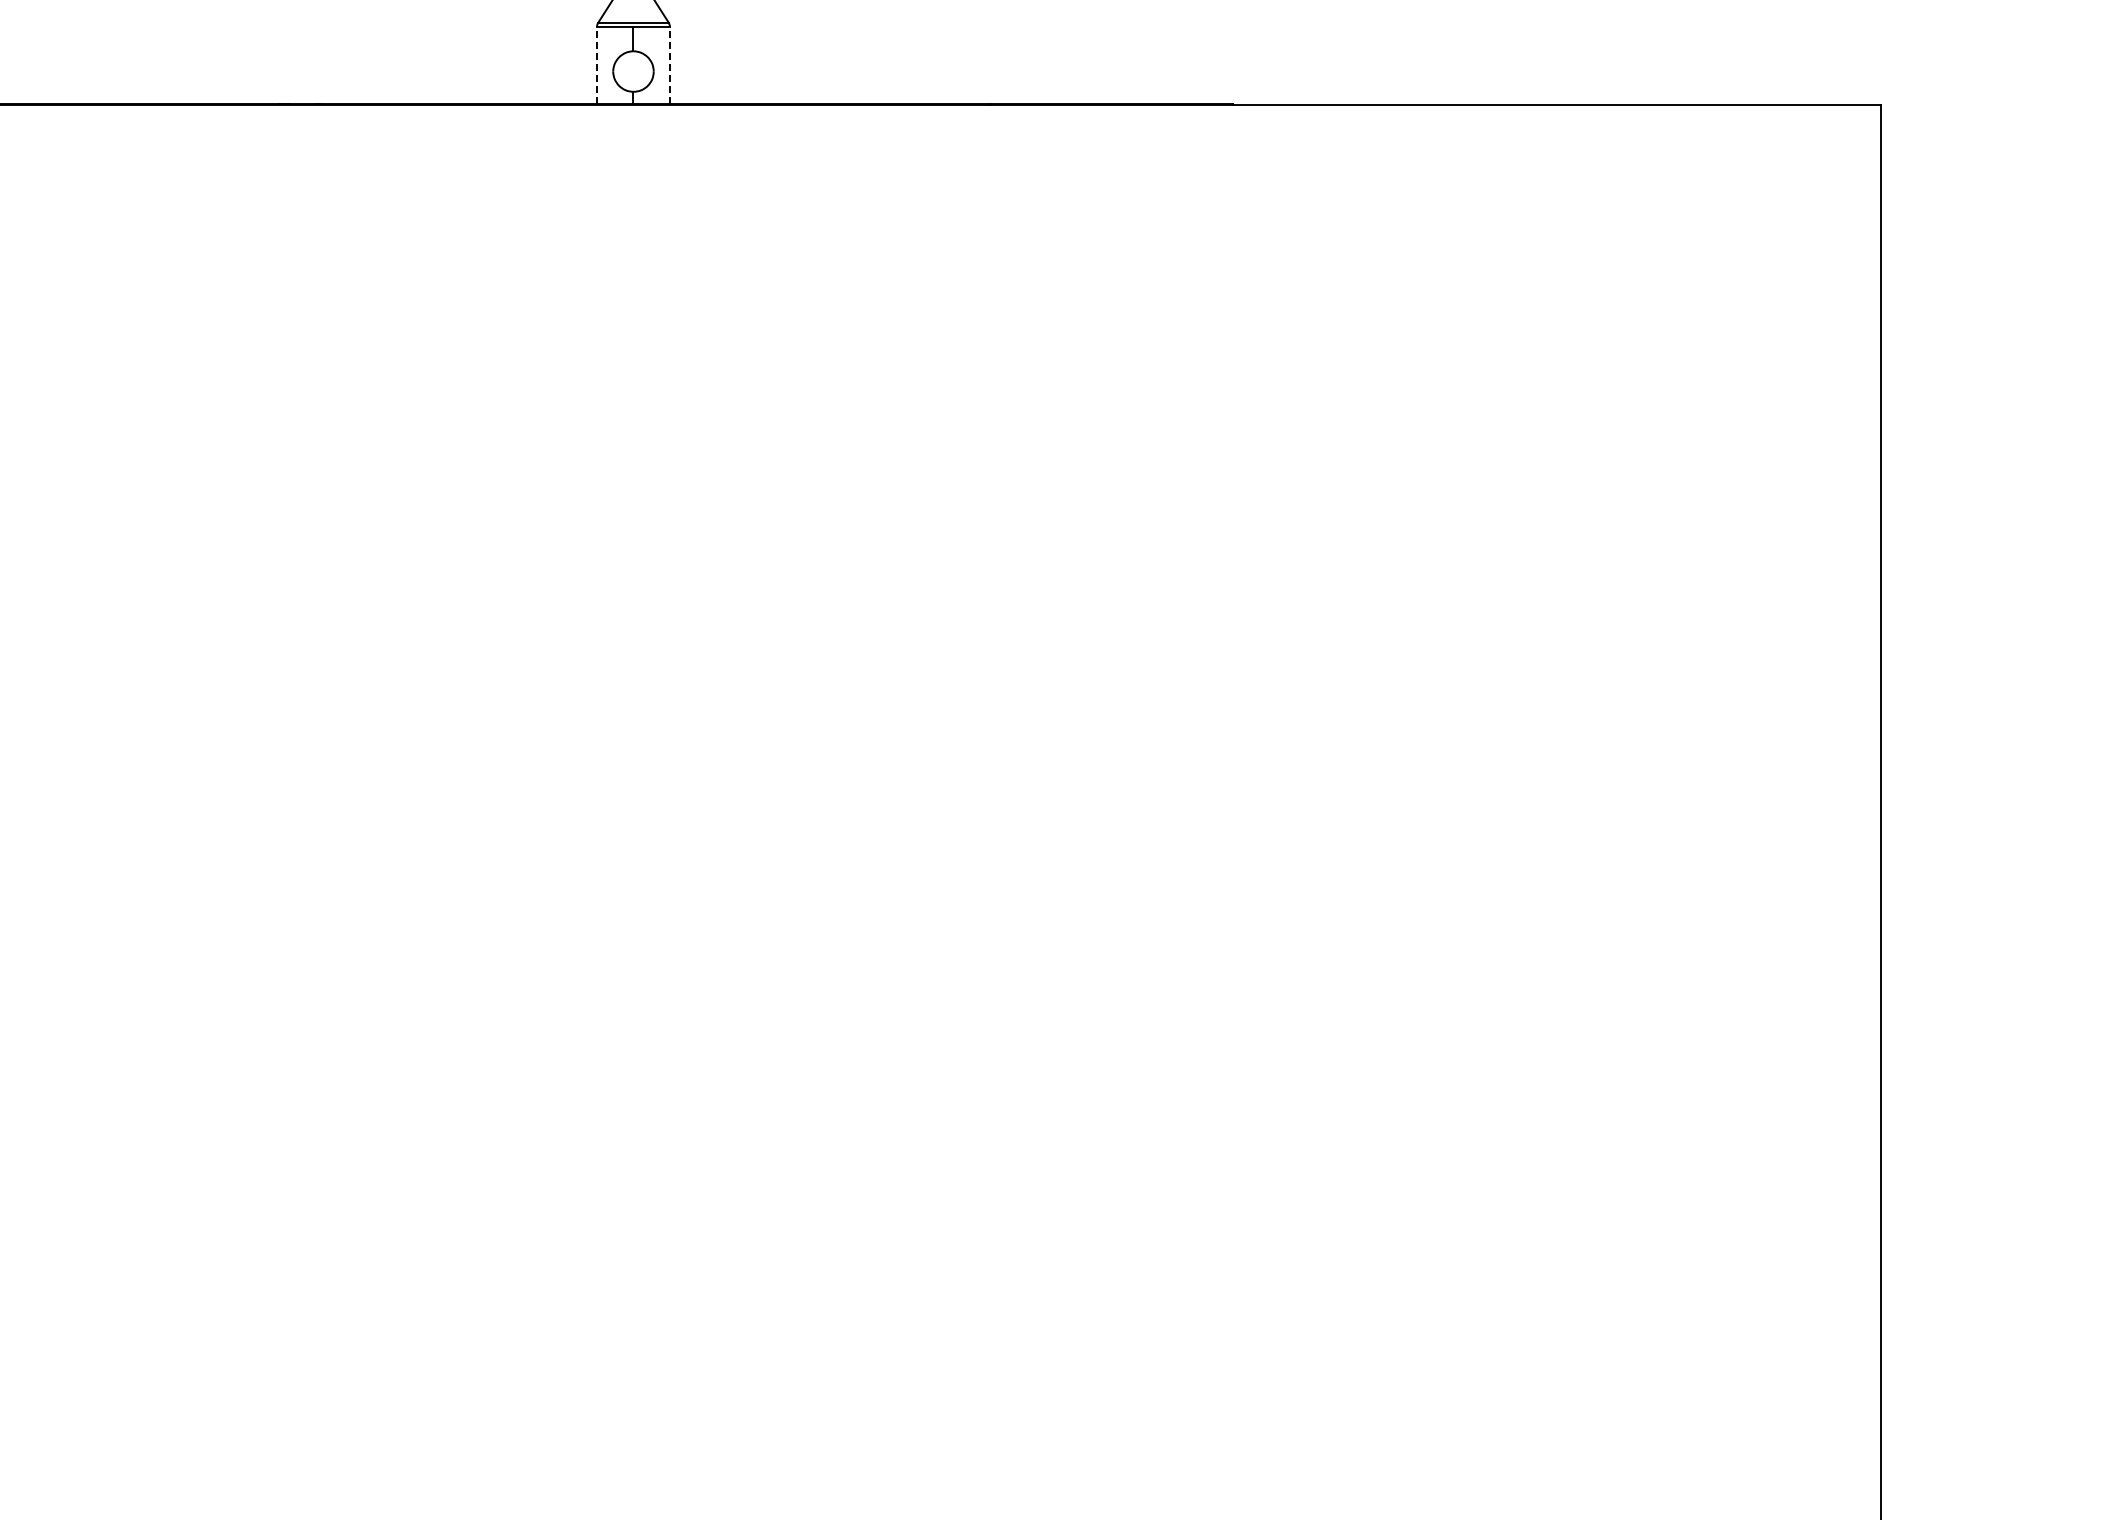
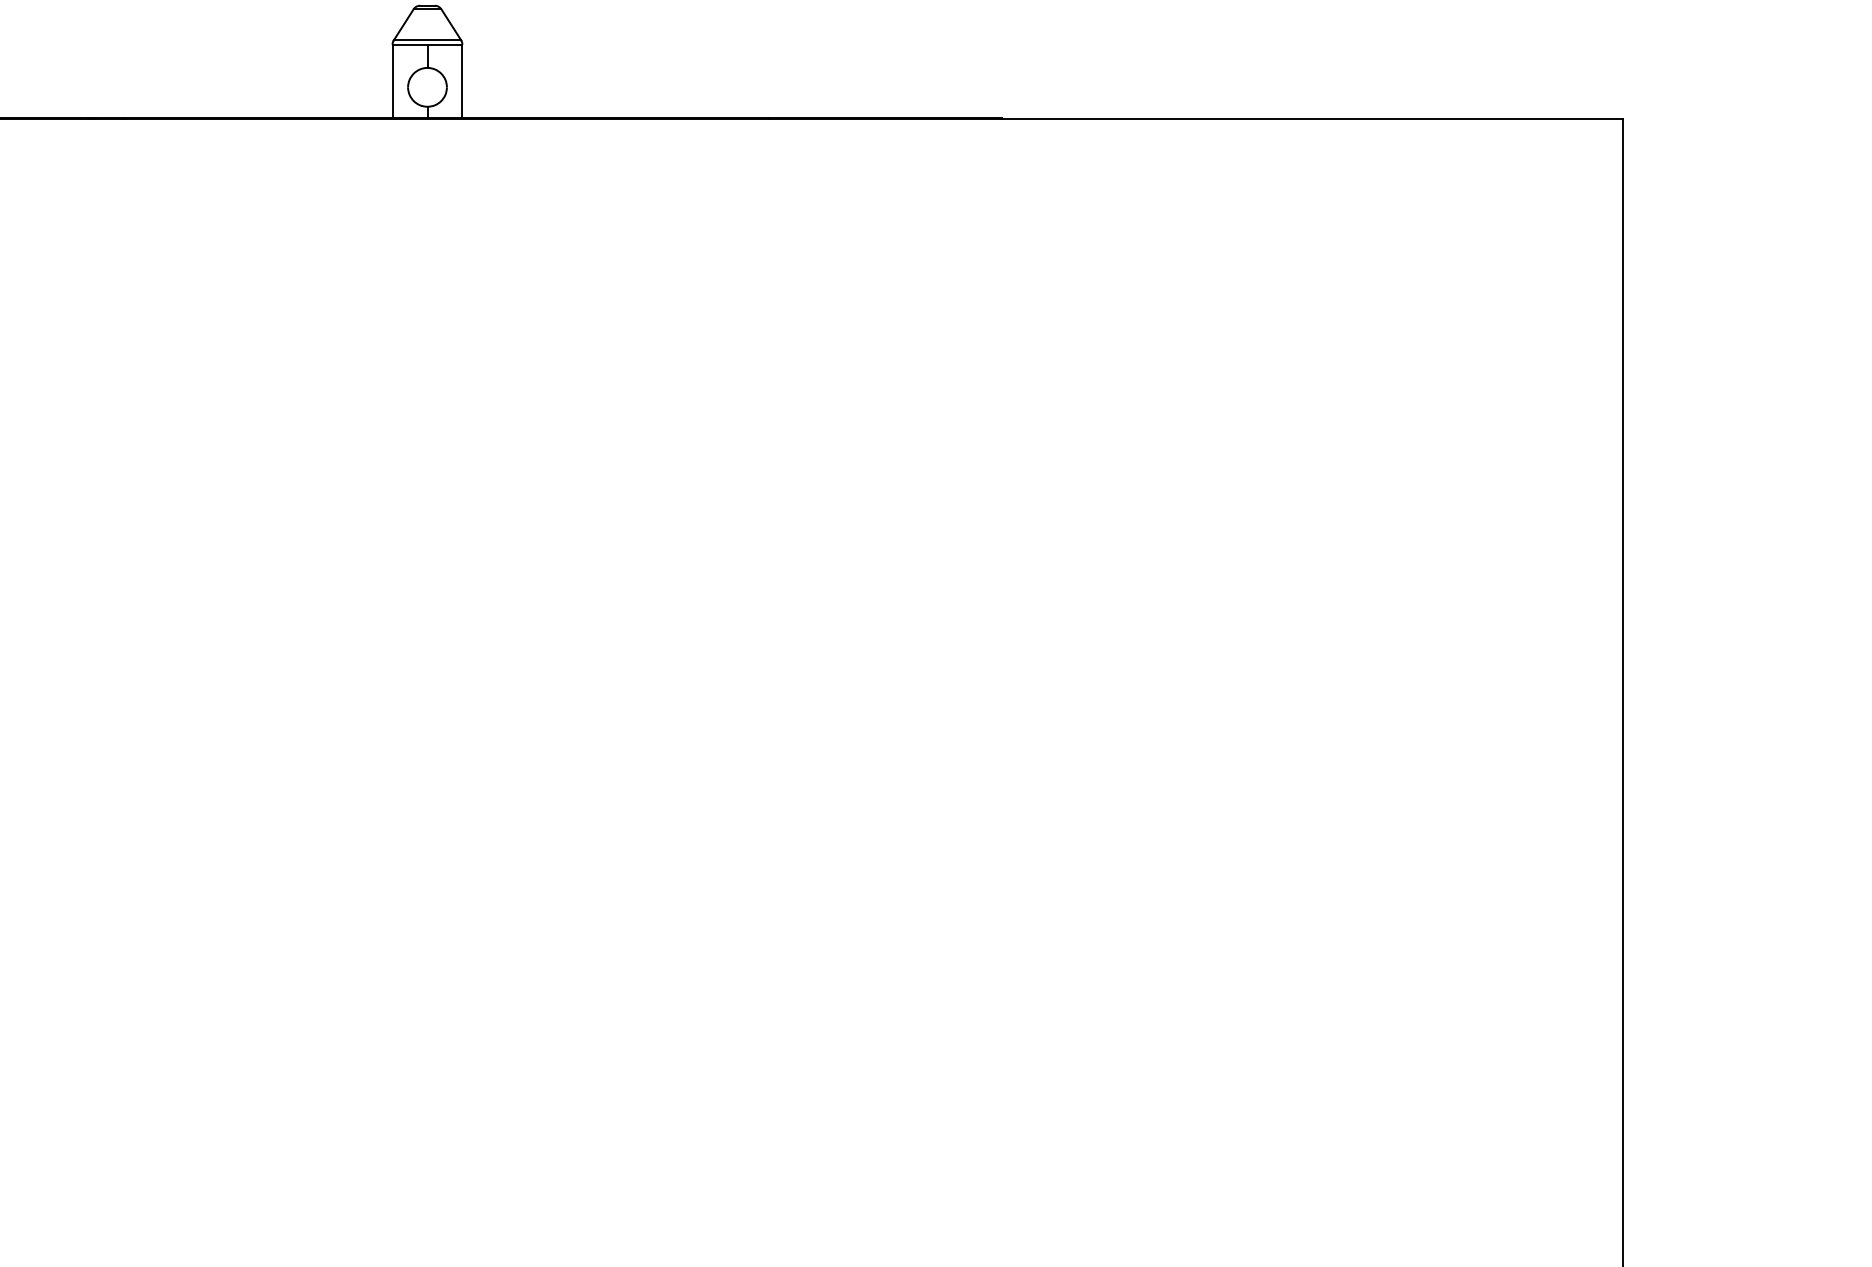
line: (597, 65) -> (393, 81), dashed -> solid
line: (669, 65) -> (462, 81), dashed -> solid

